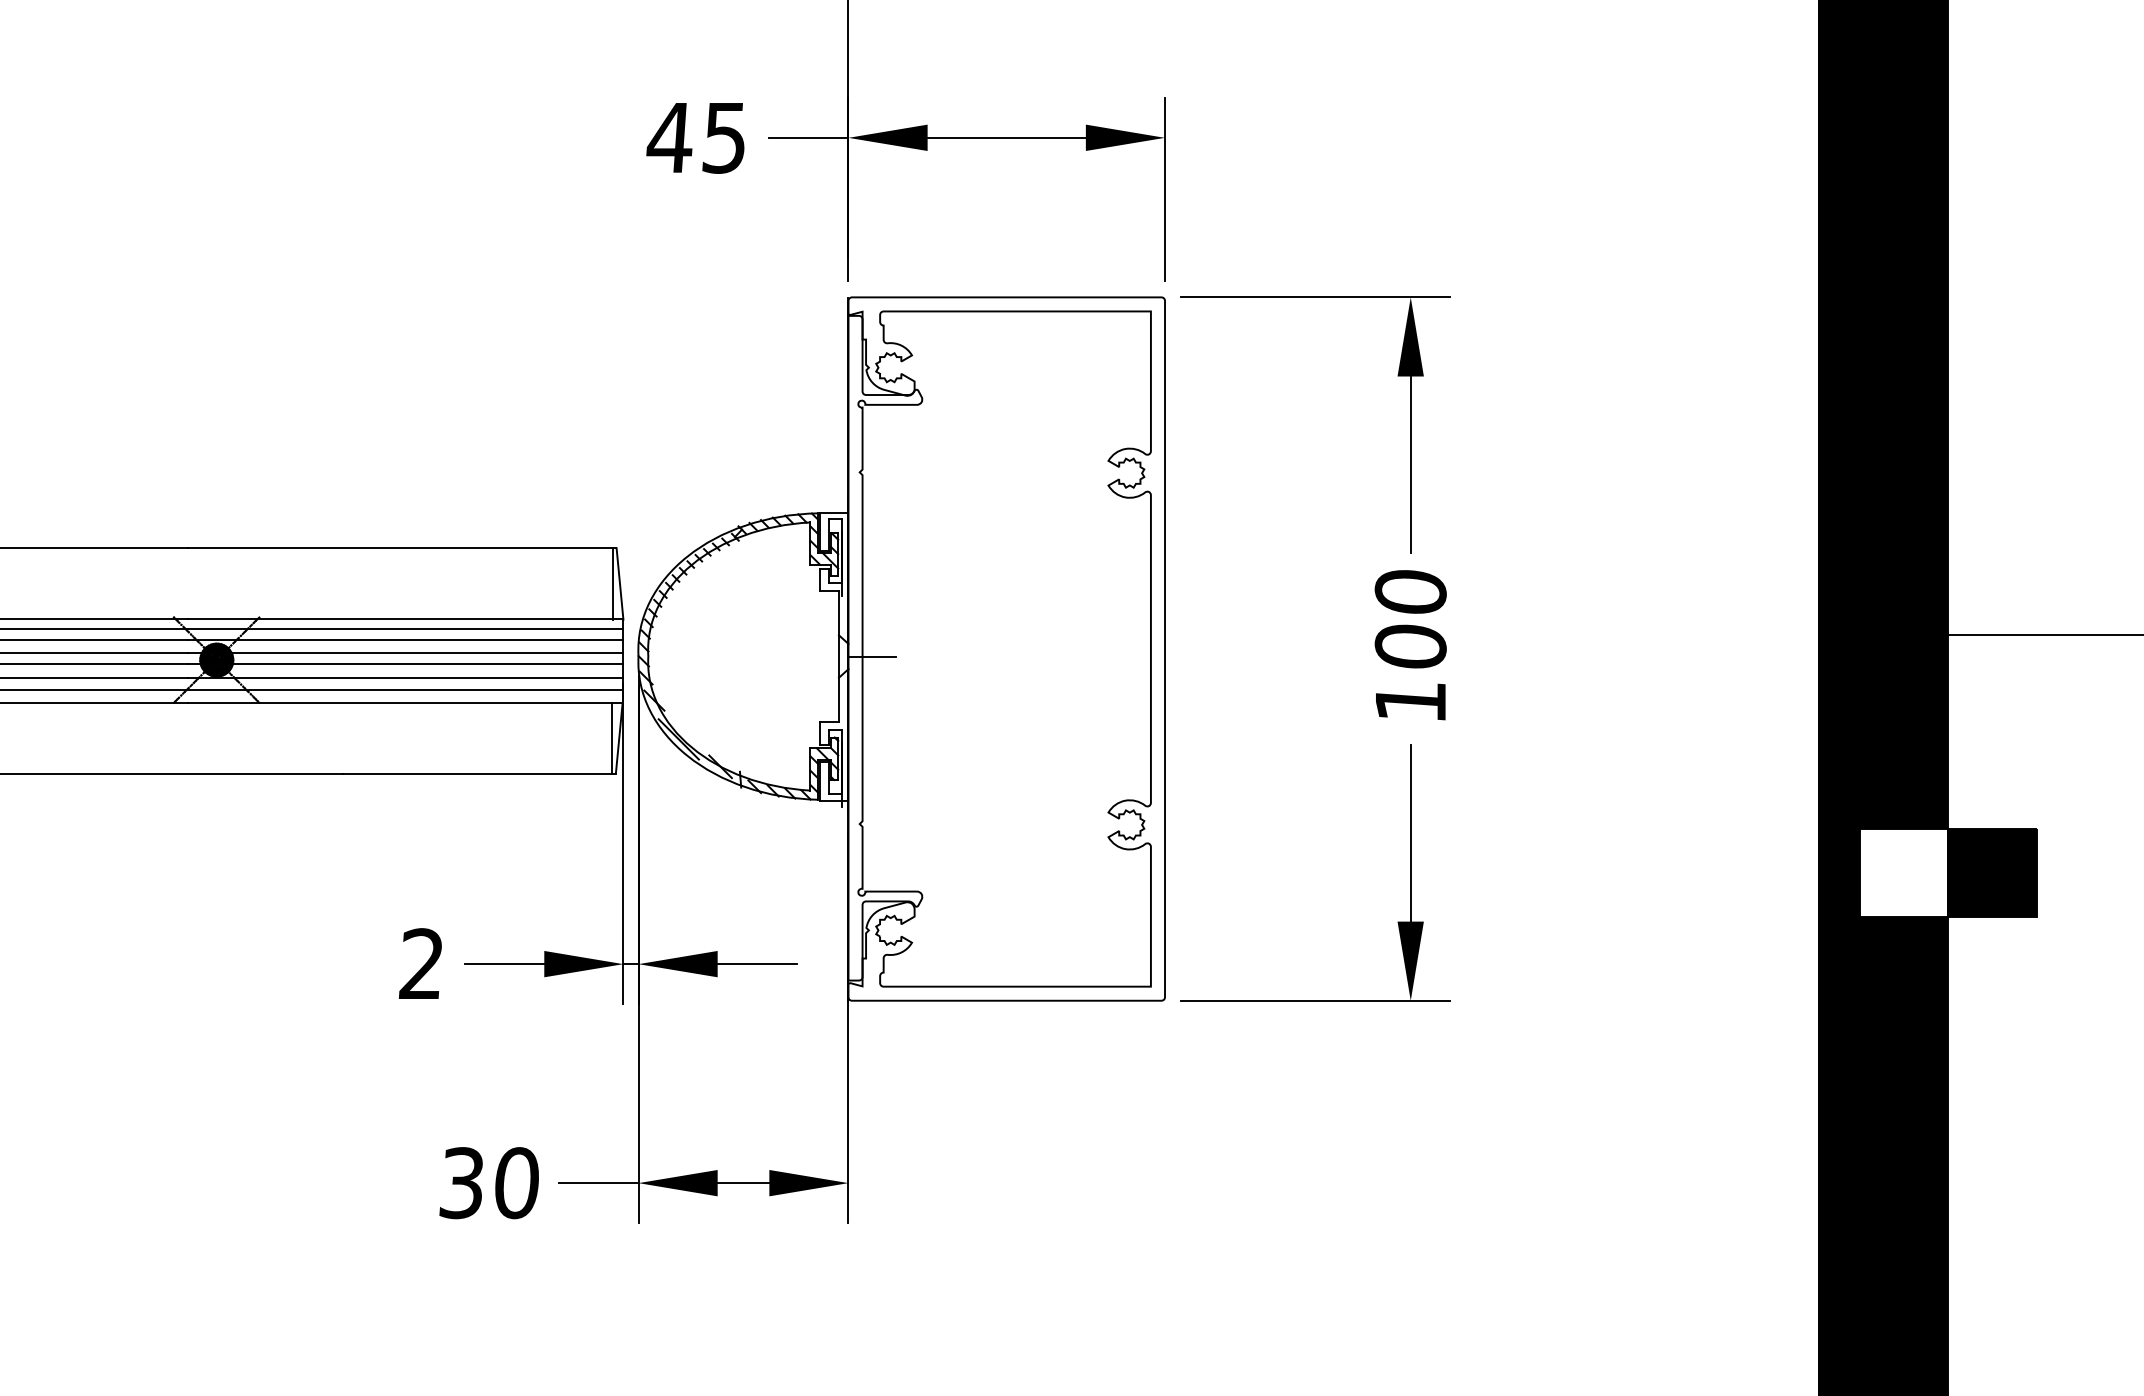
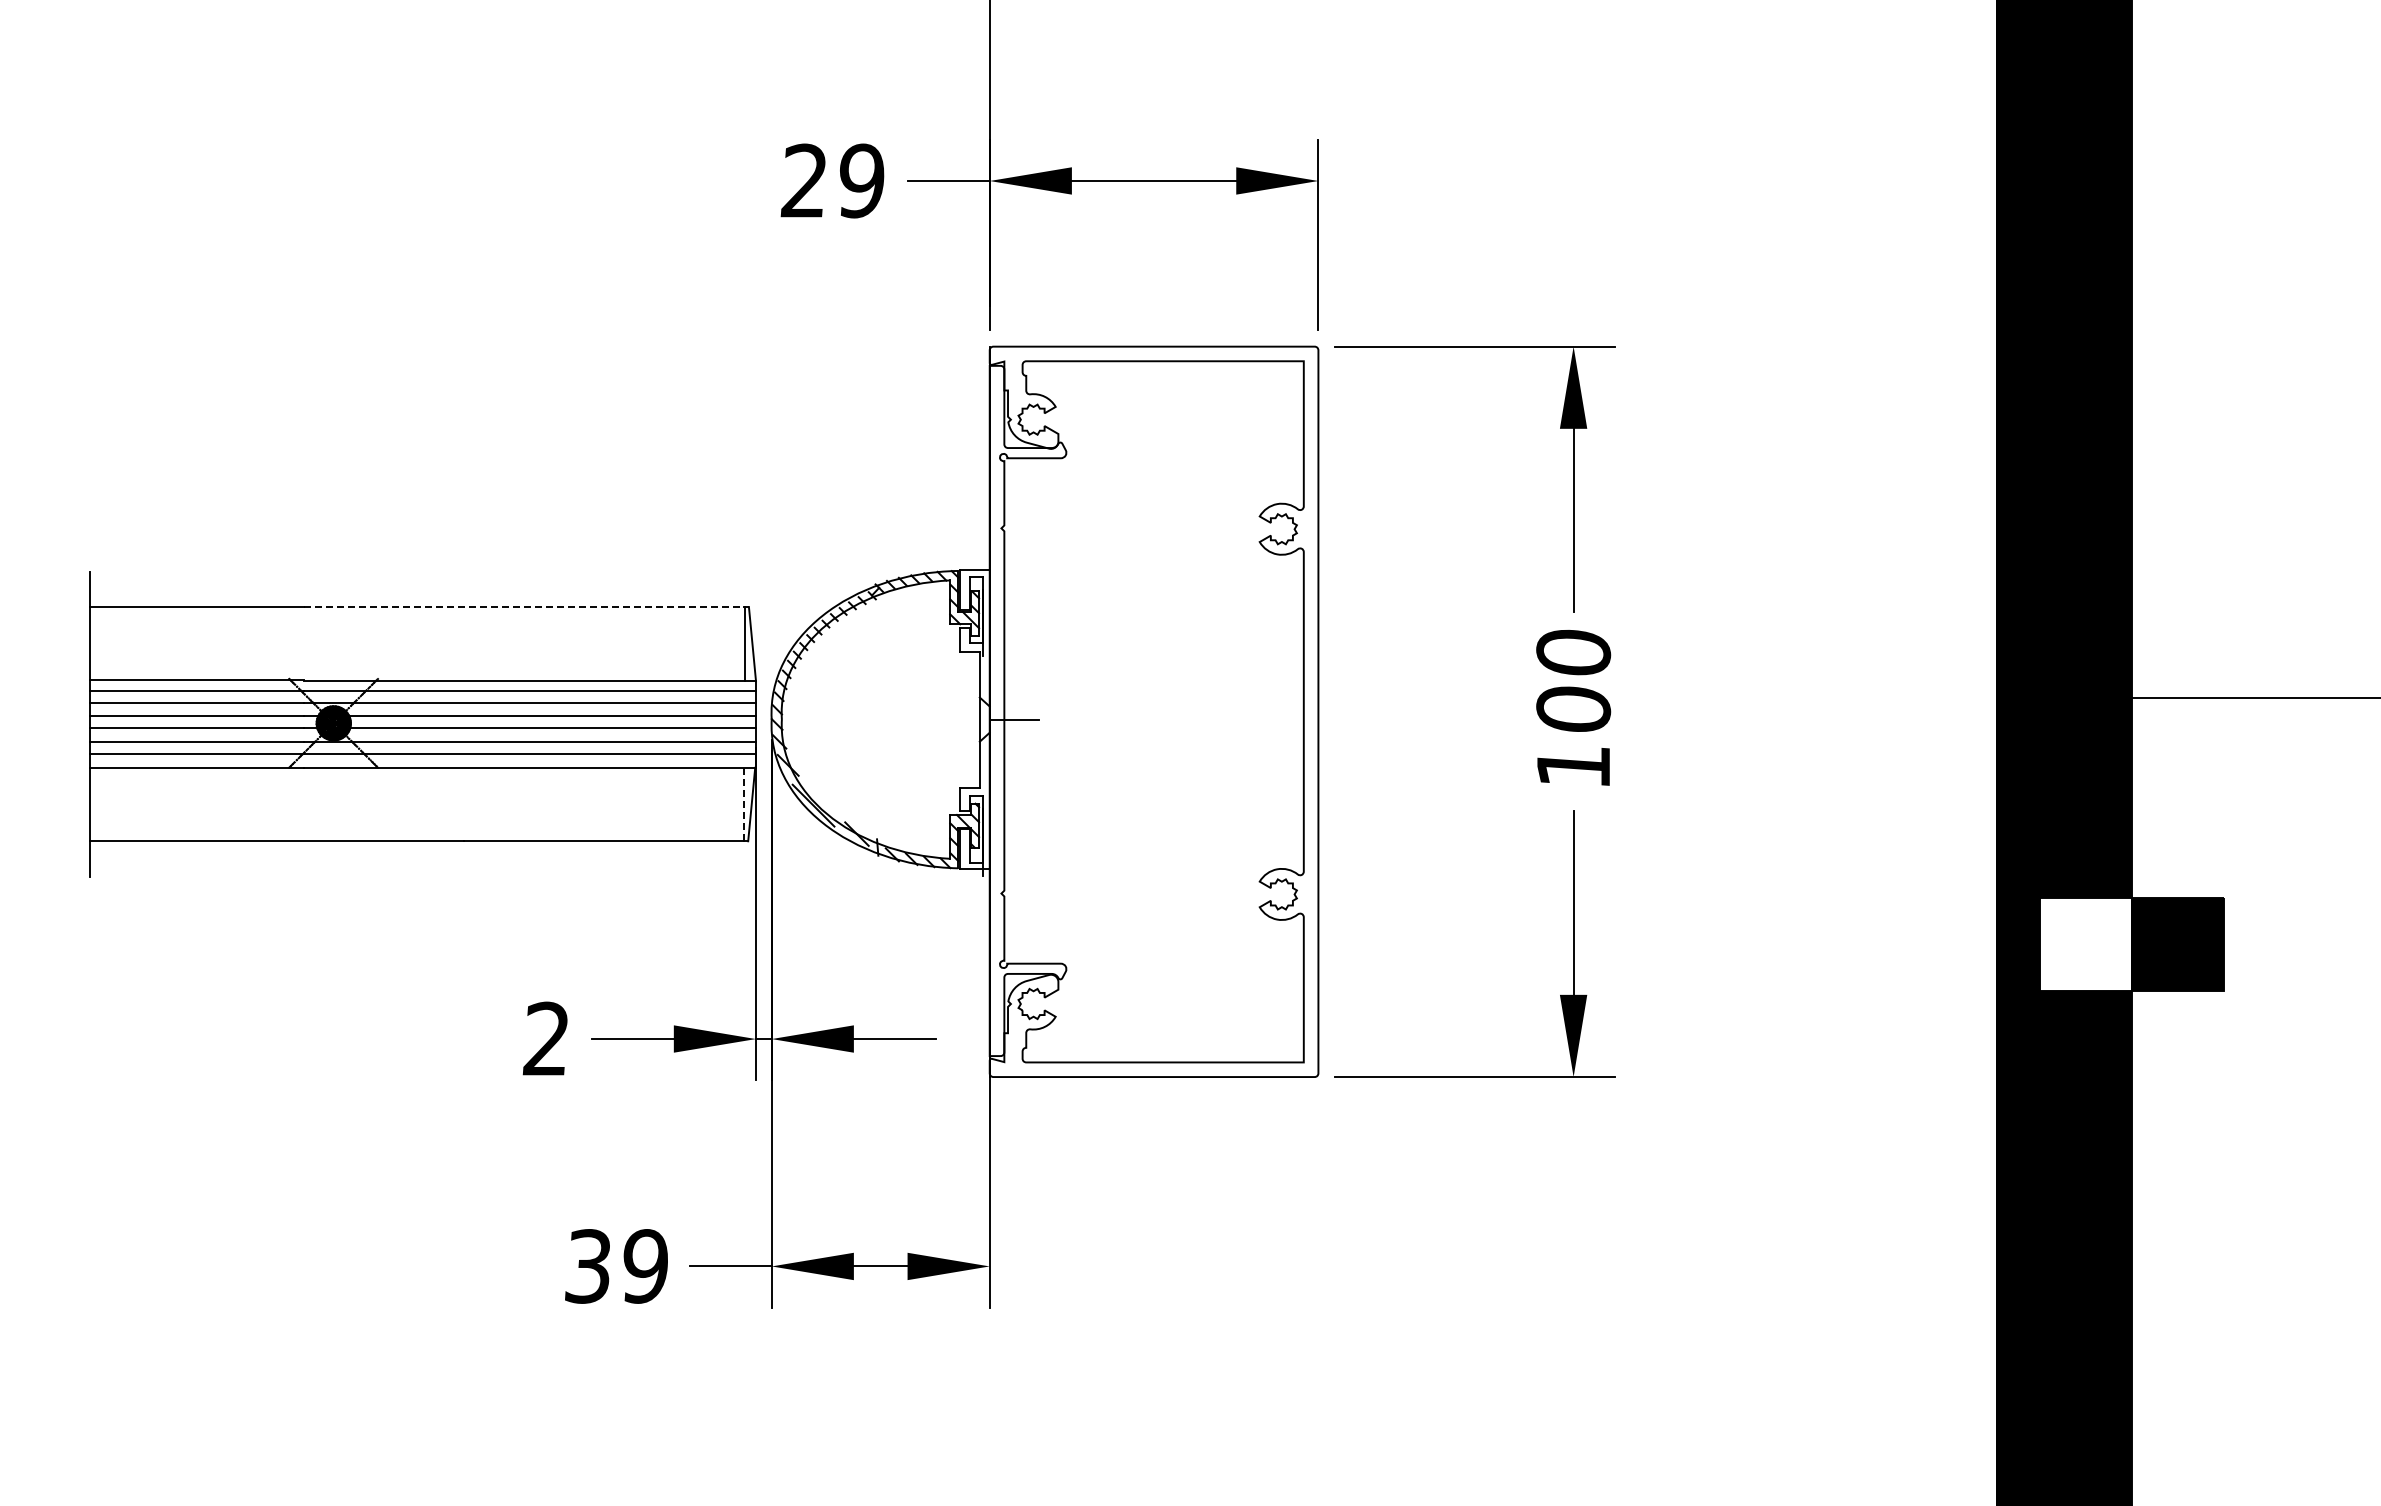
text: (696, 137) -> (831, 180), 45 -> 29
line: (400, 548) -> (524, 607), solid -> dashed
line: (612, 738) -> (744, 804), solid -> dashed
text: (516, 1183) -> (645, 1266), 30 -> 39

